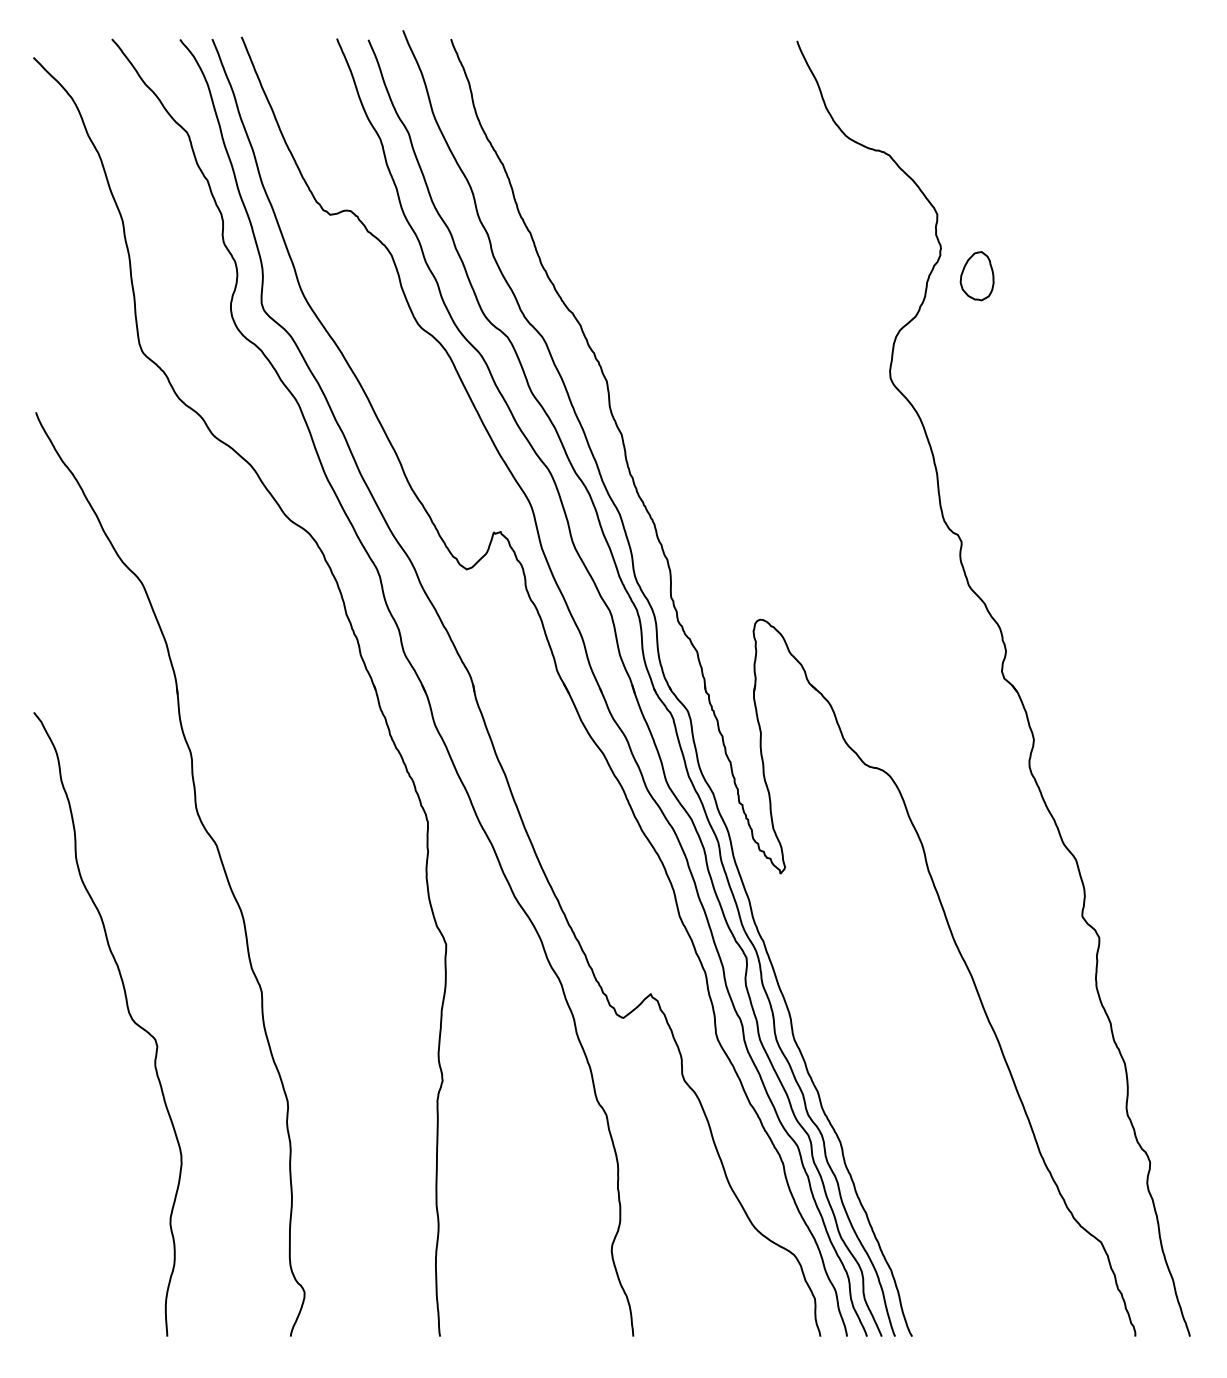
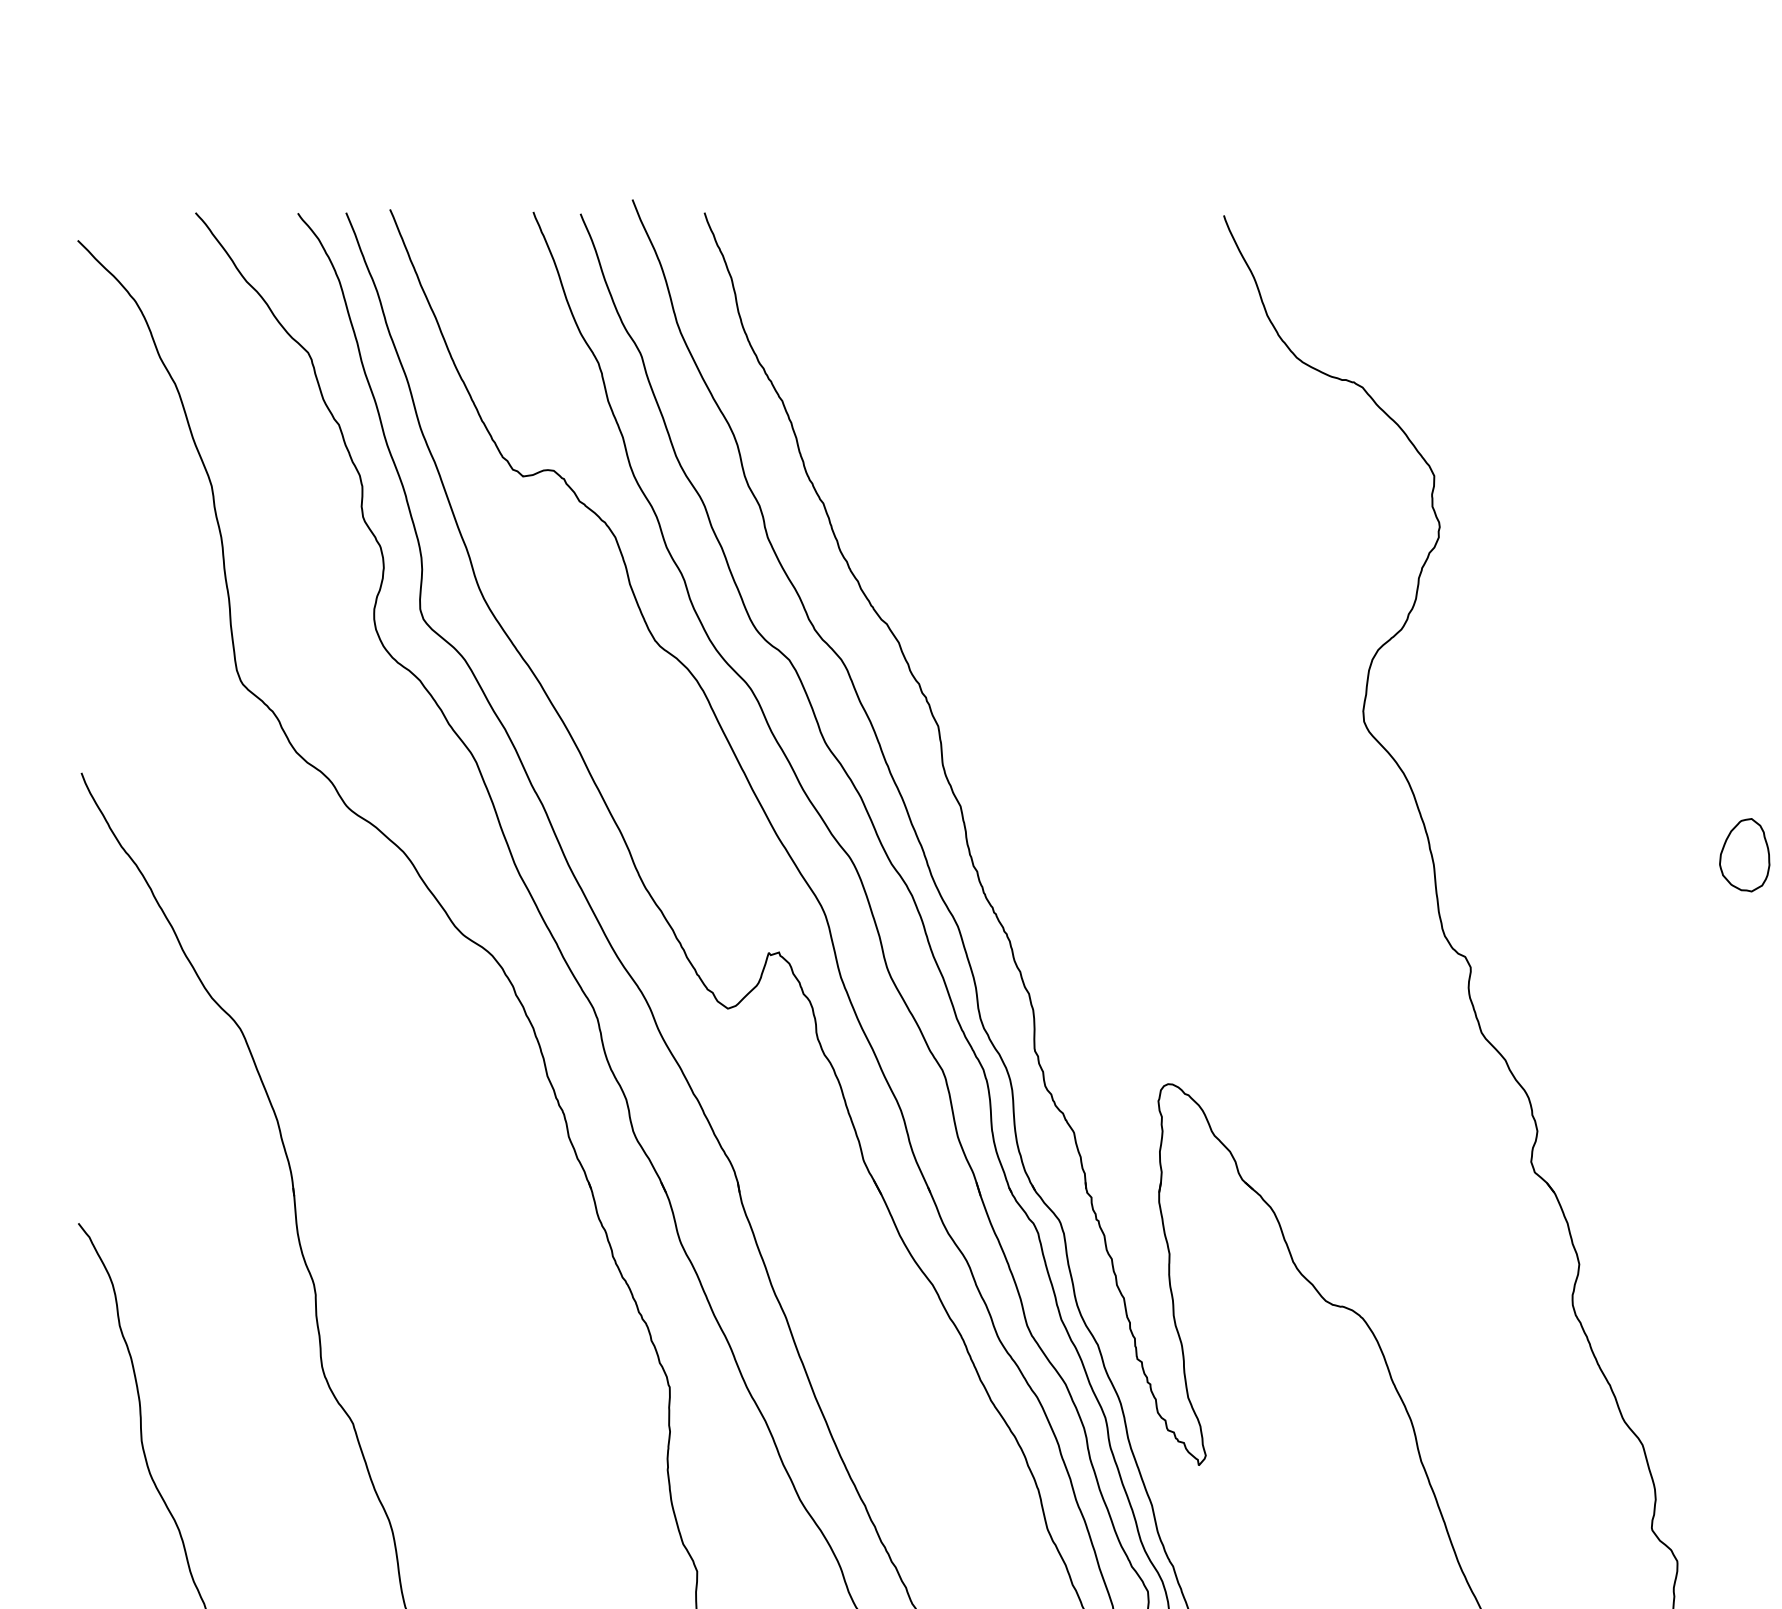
part: (976, 276) -> (1743, 855), moved

